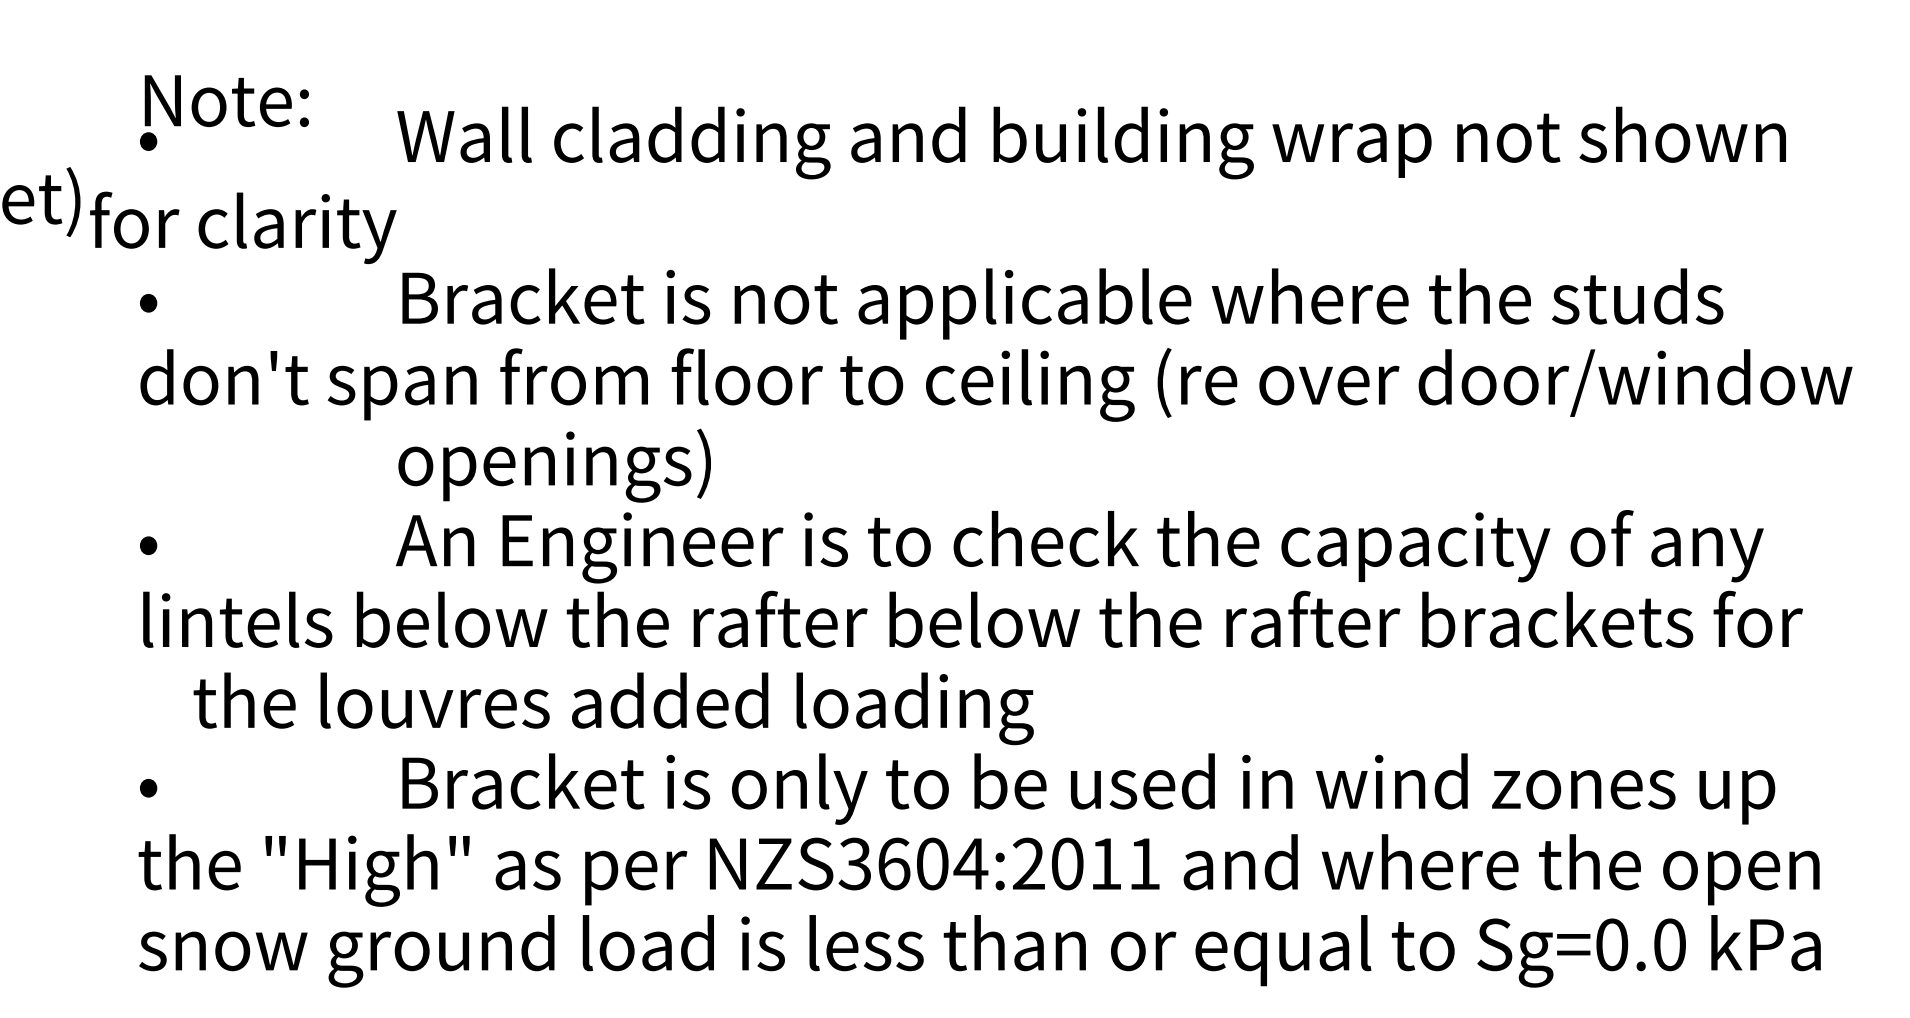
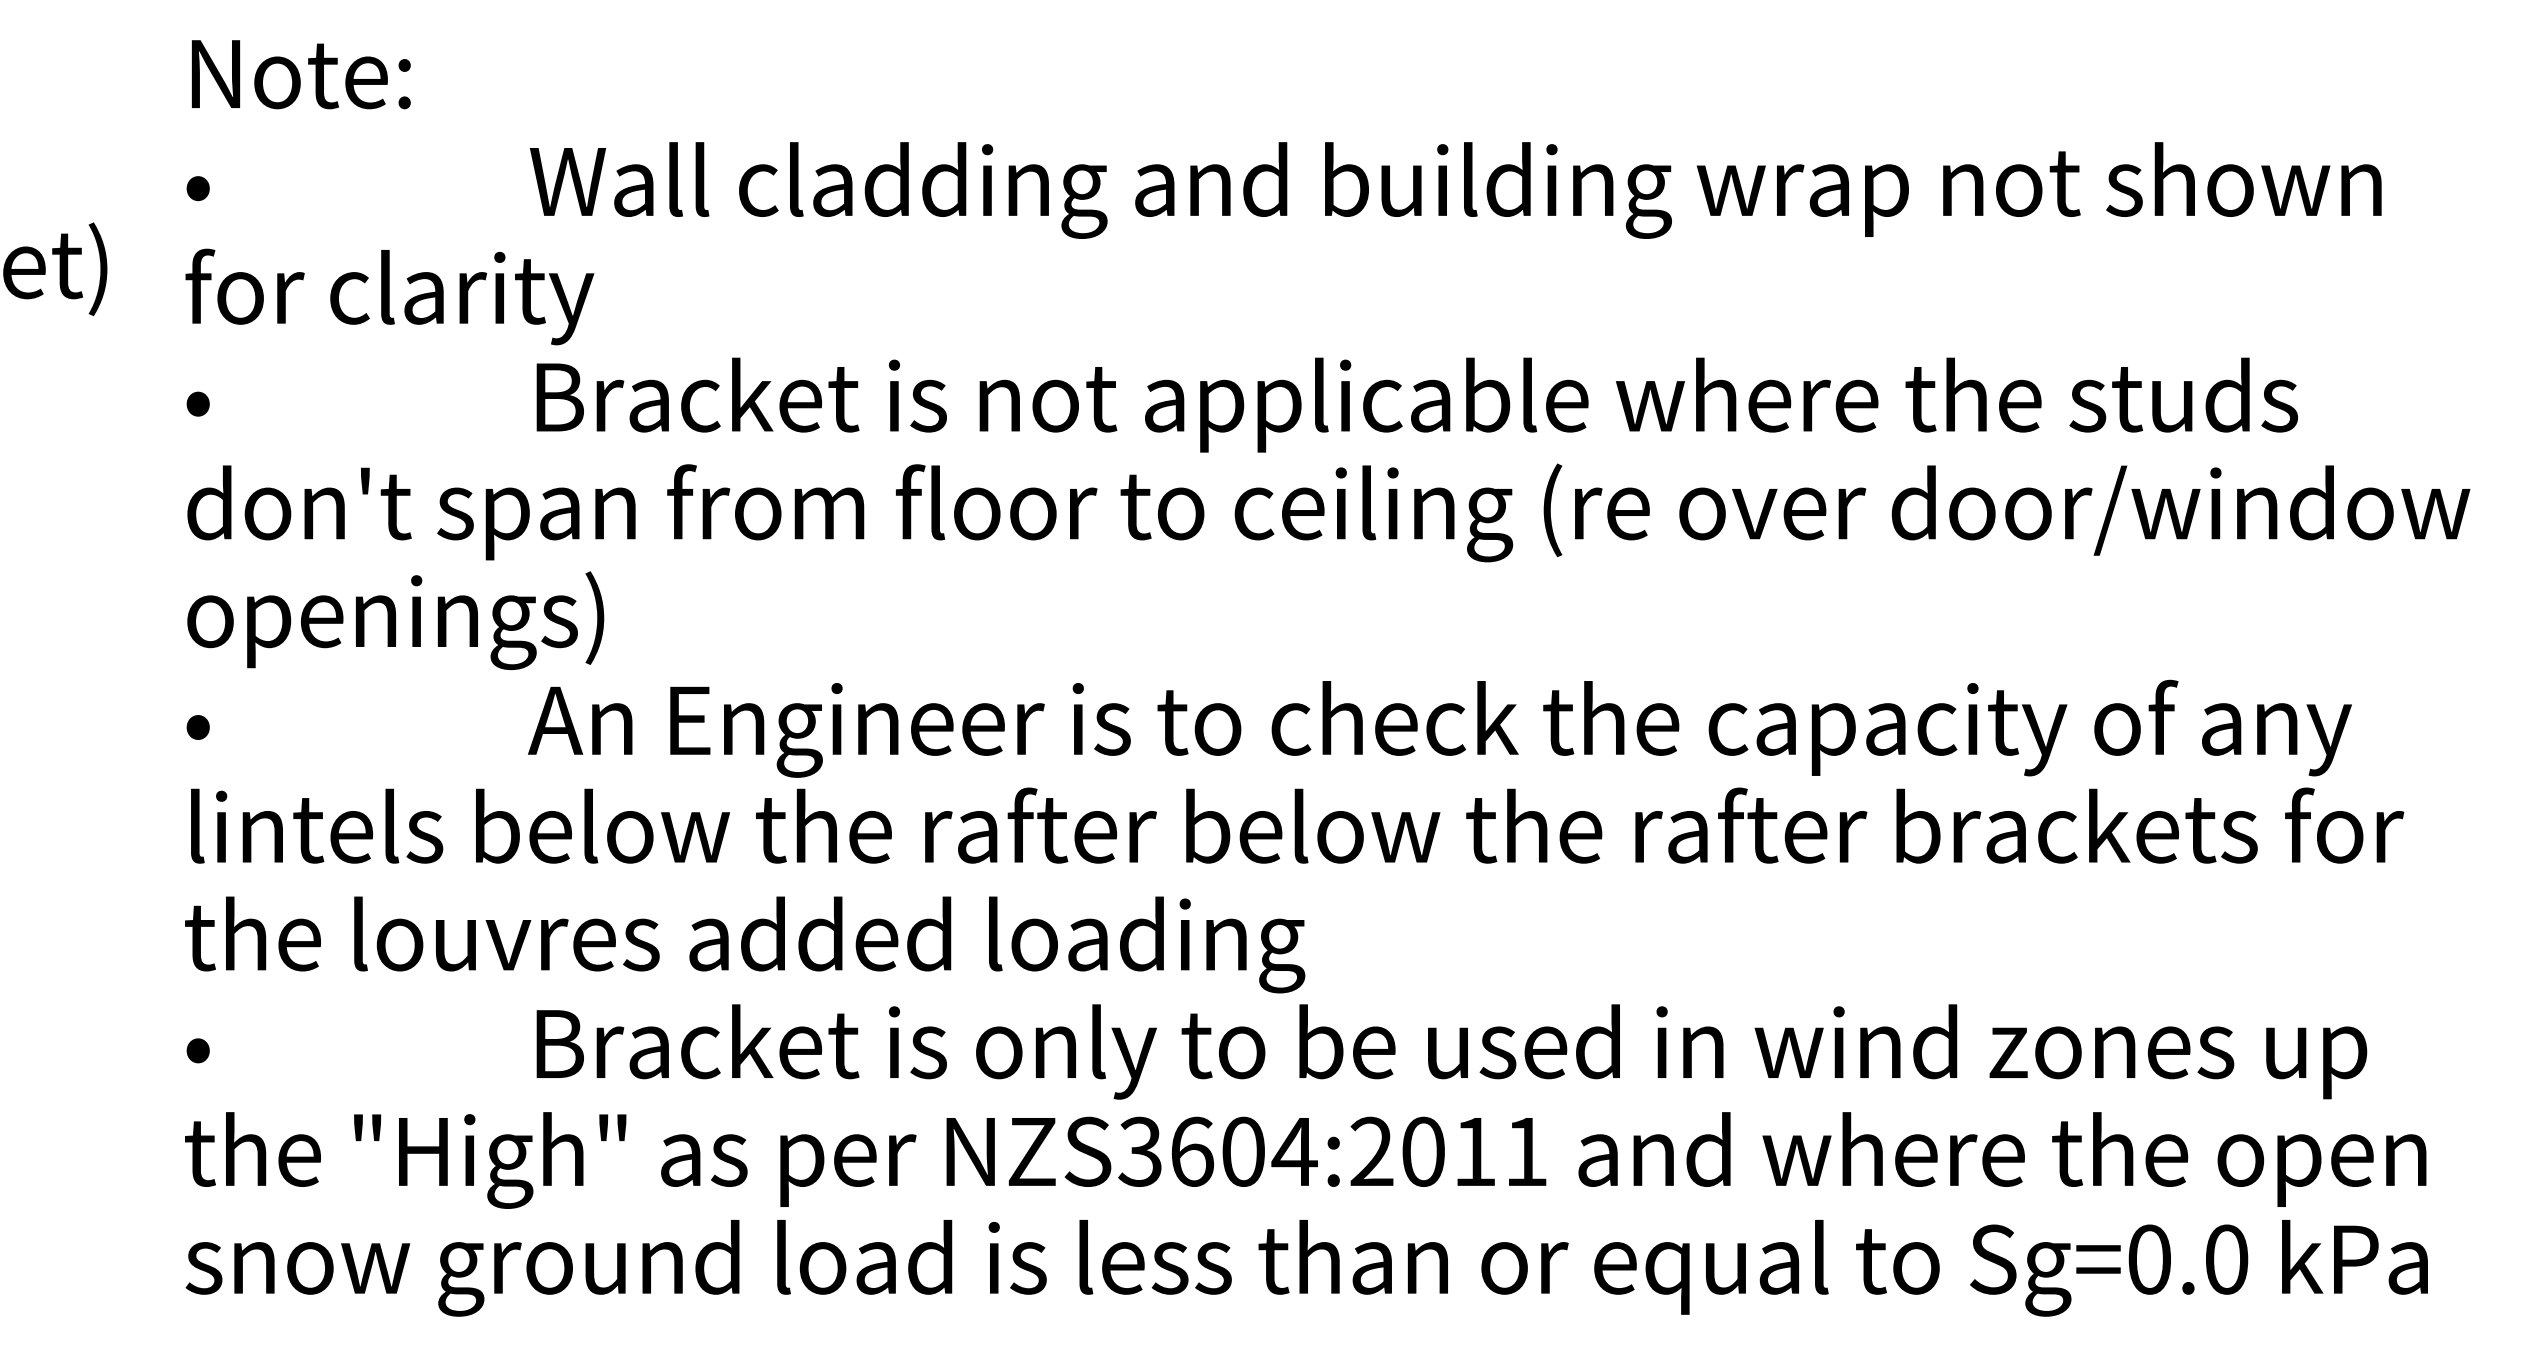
text: (226, 100) -> (300, 73), moved
text: (243, 227) -> (390, 296), moved
text: (554, 465) -> (395, 620), moved
text: (613, 708) -> (744, 944), moved

